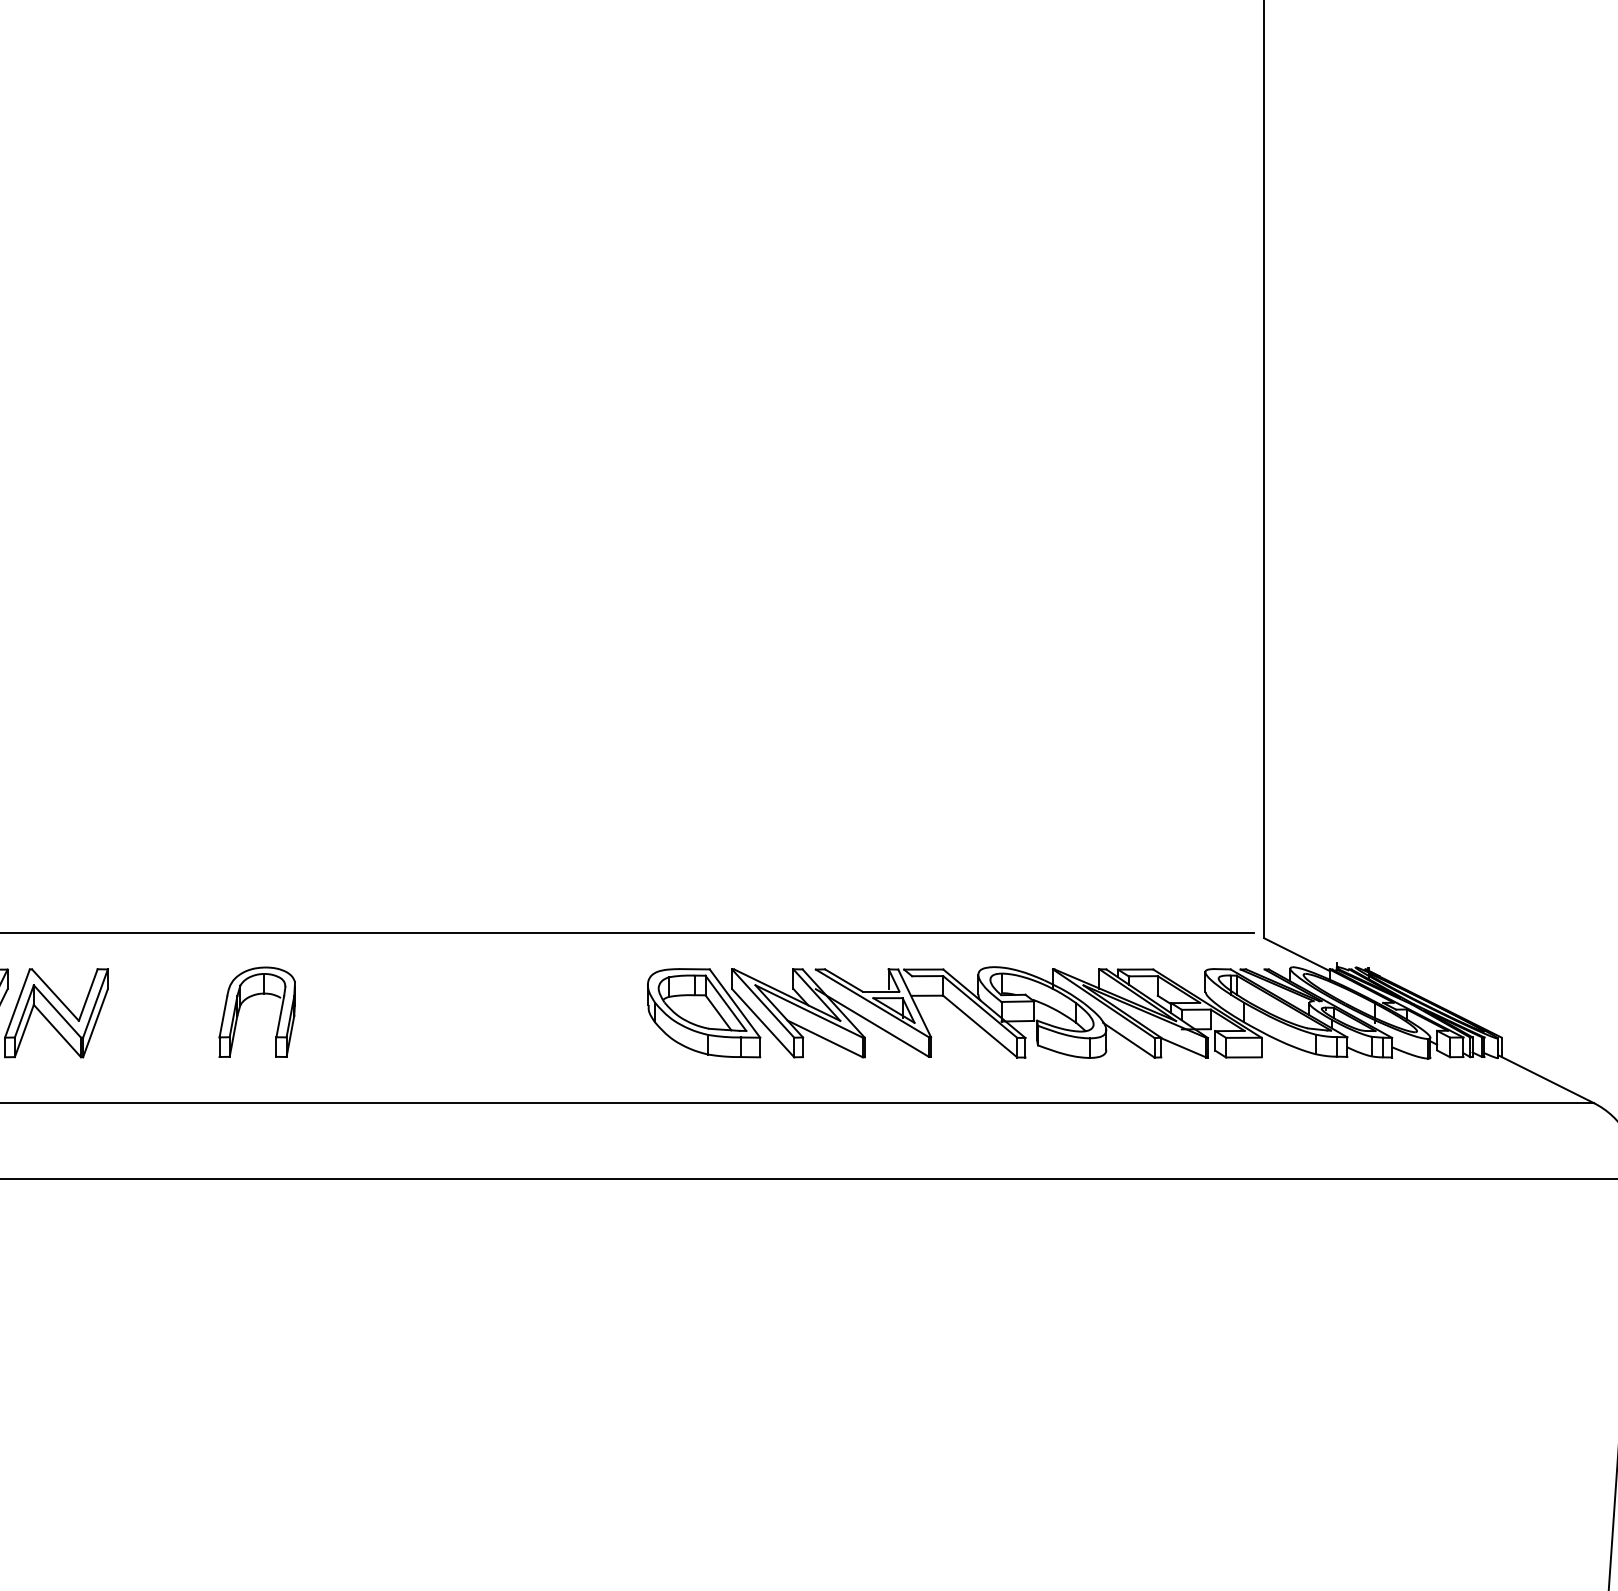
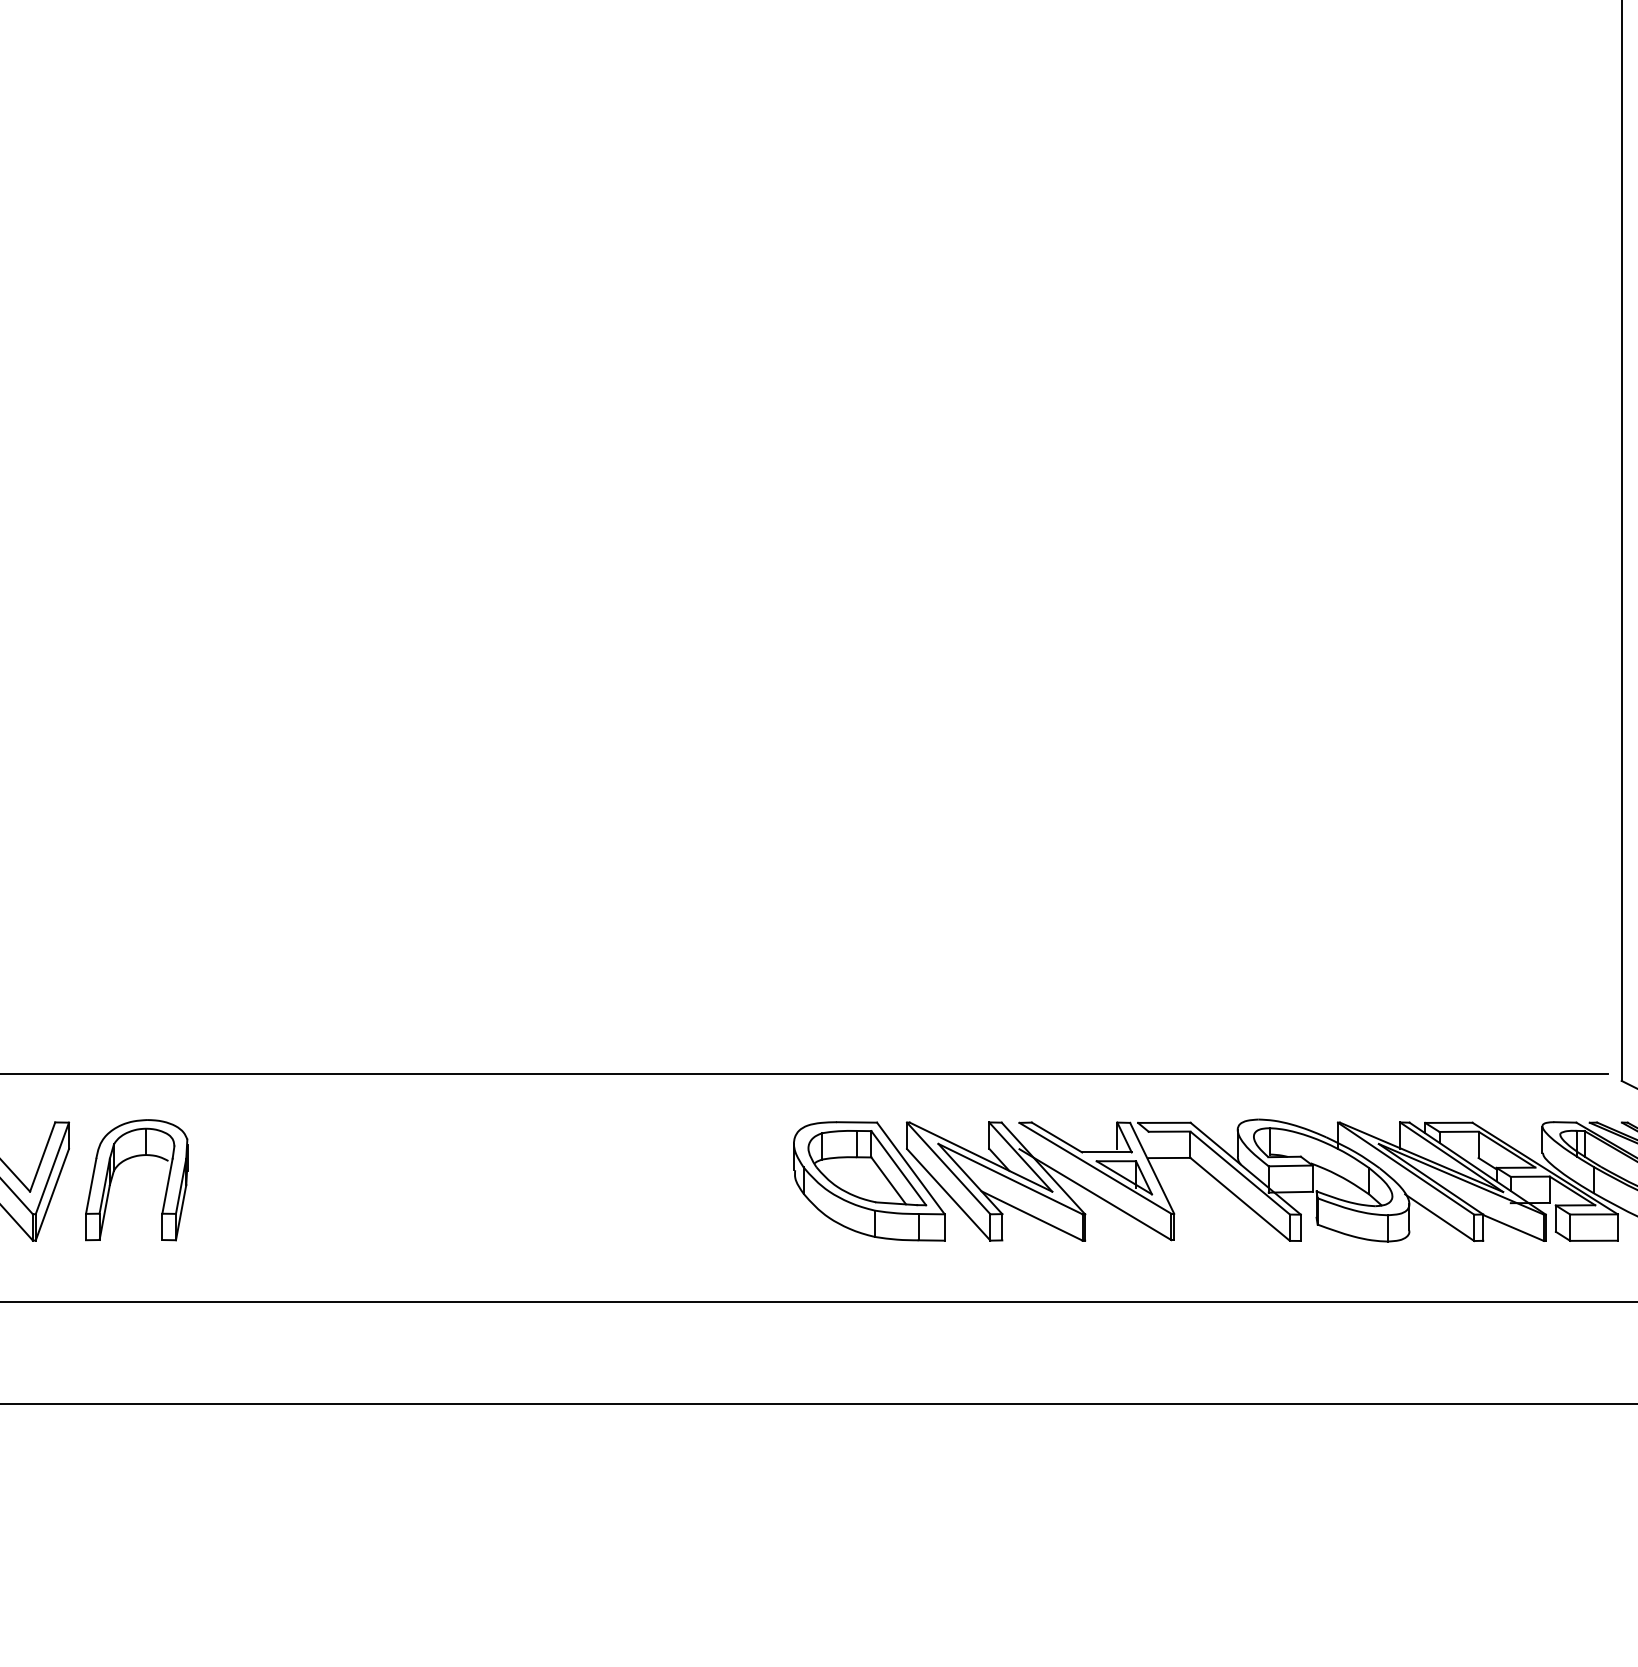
part: (251, 997) -> (128, 1160), moved

